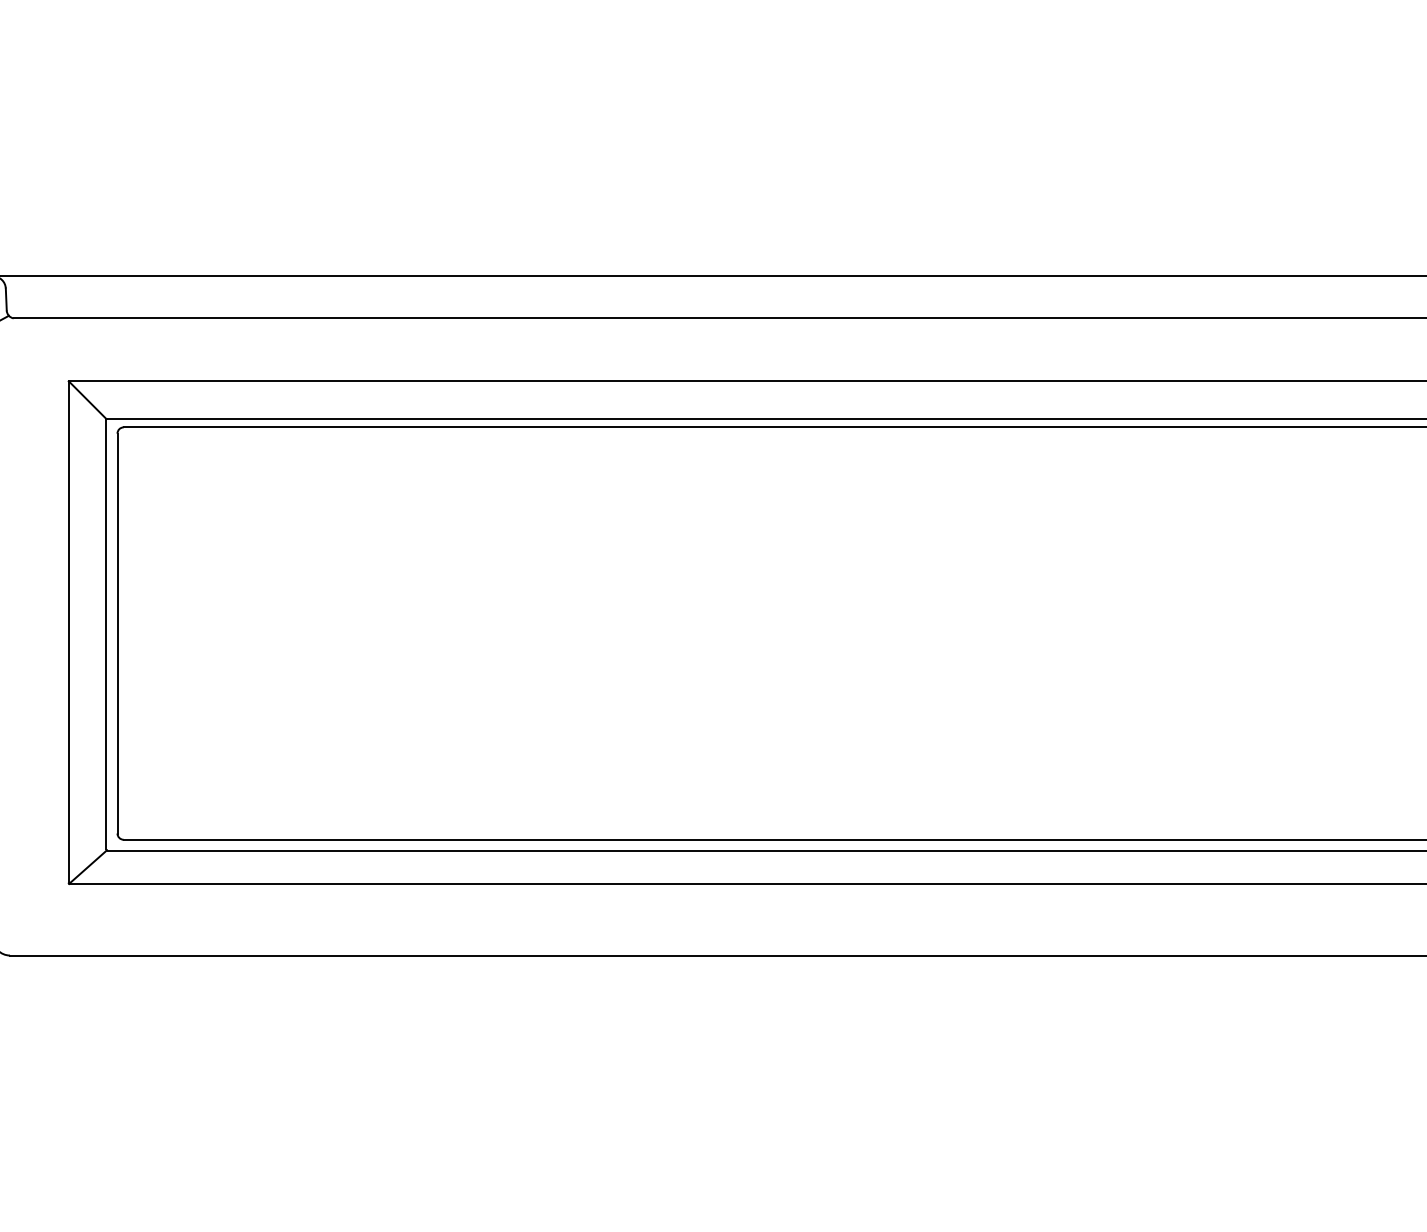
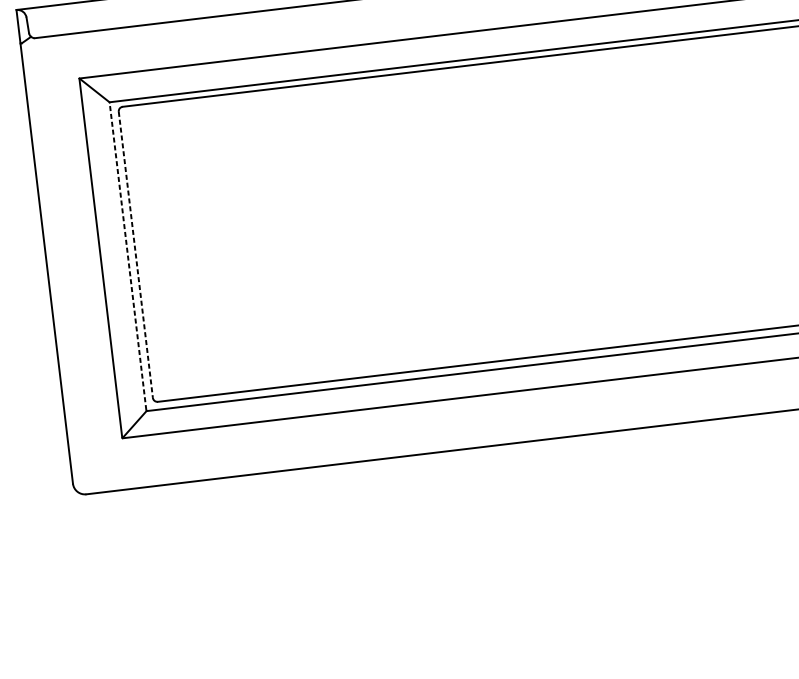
line: (117, 633) -> (135, 254), solid -> dashed
line: (106, 634) -> (128, 256), solid -> dashed

